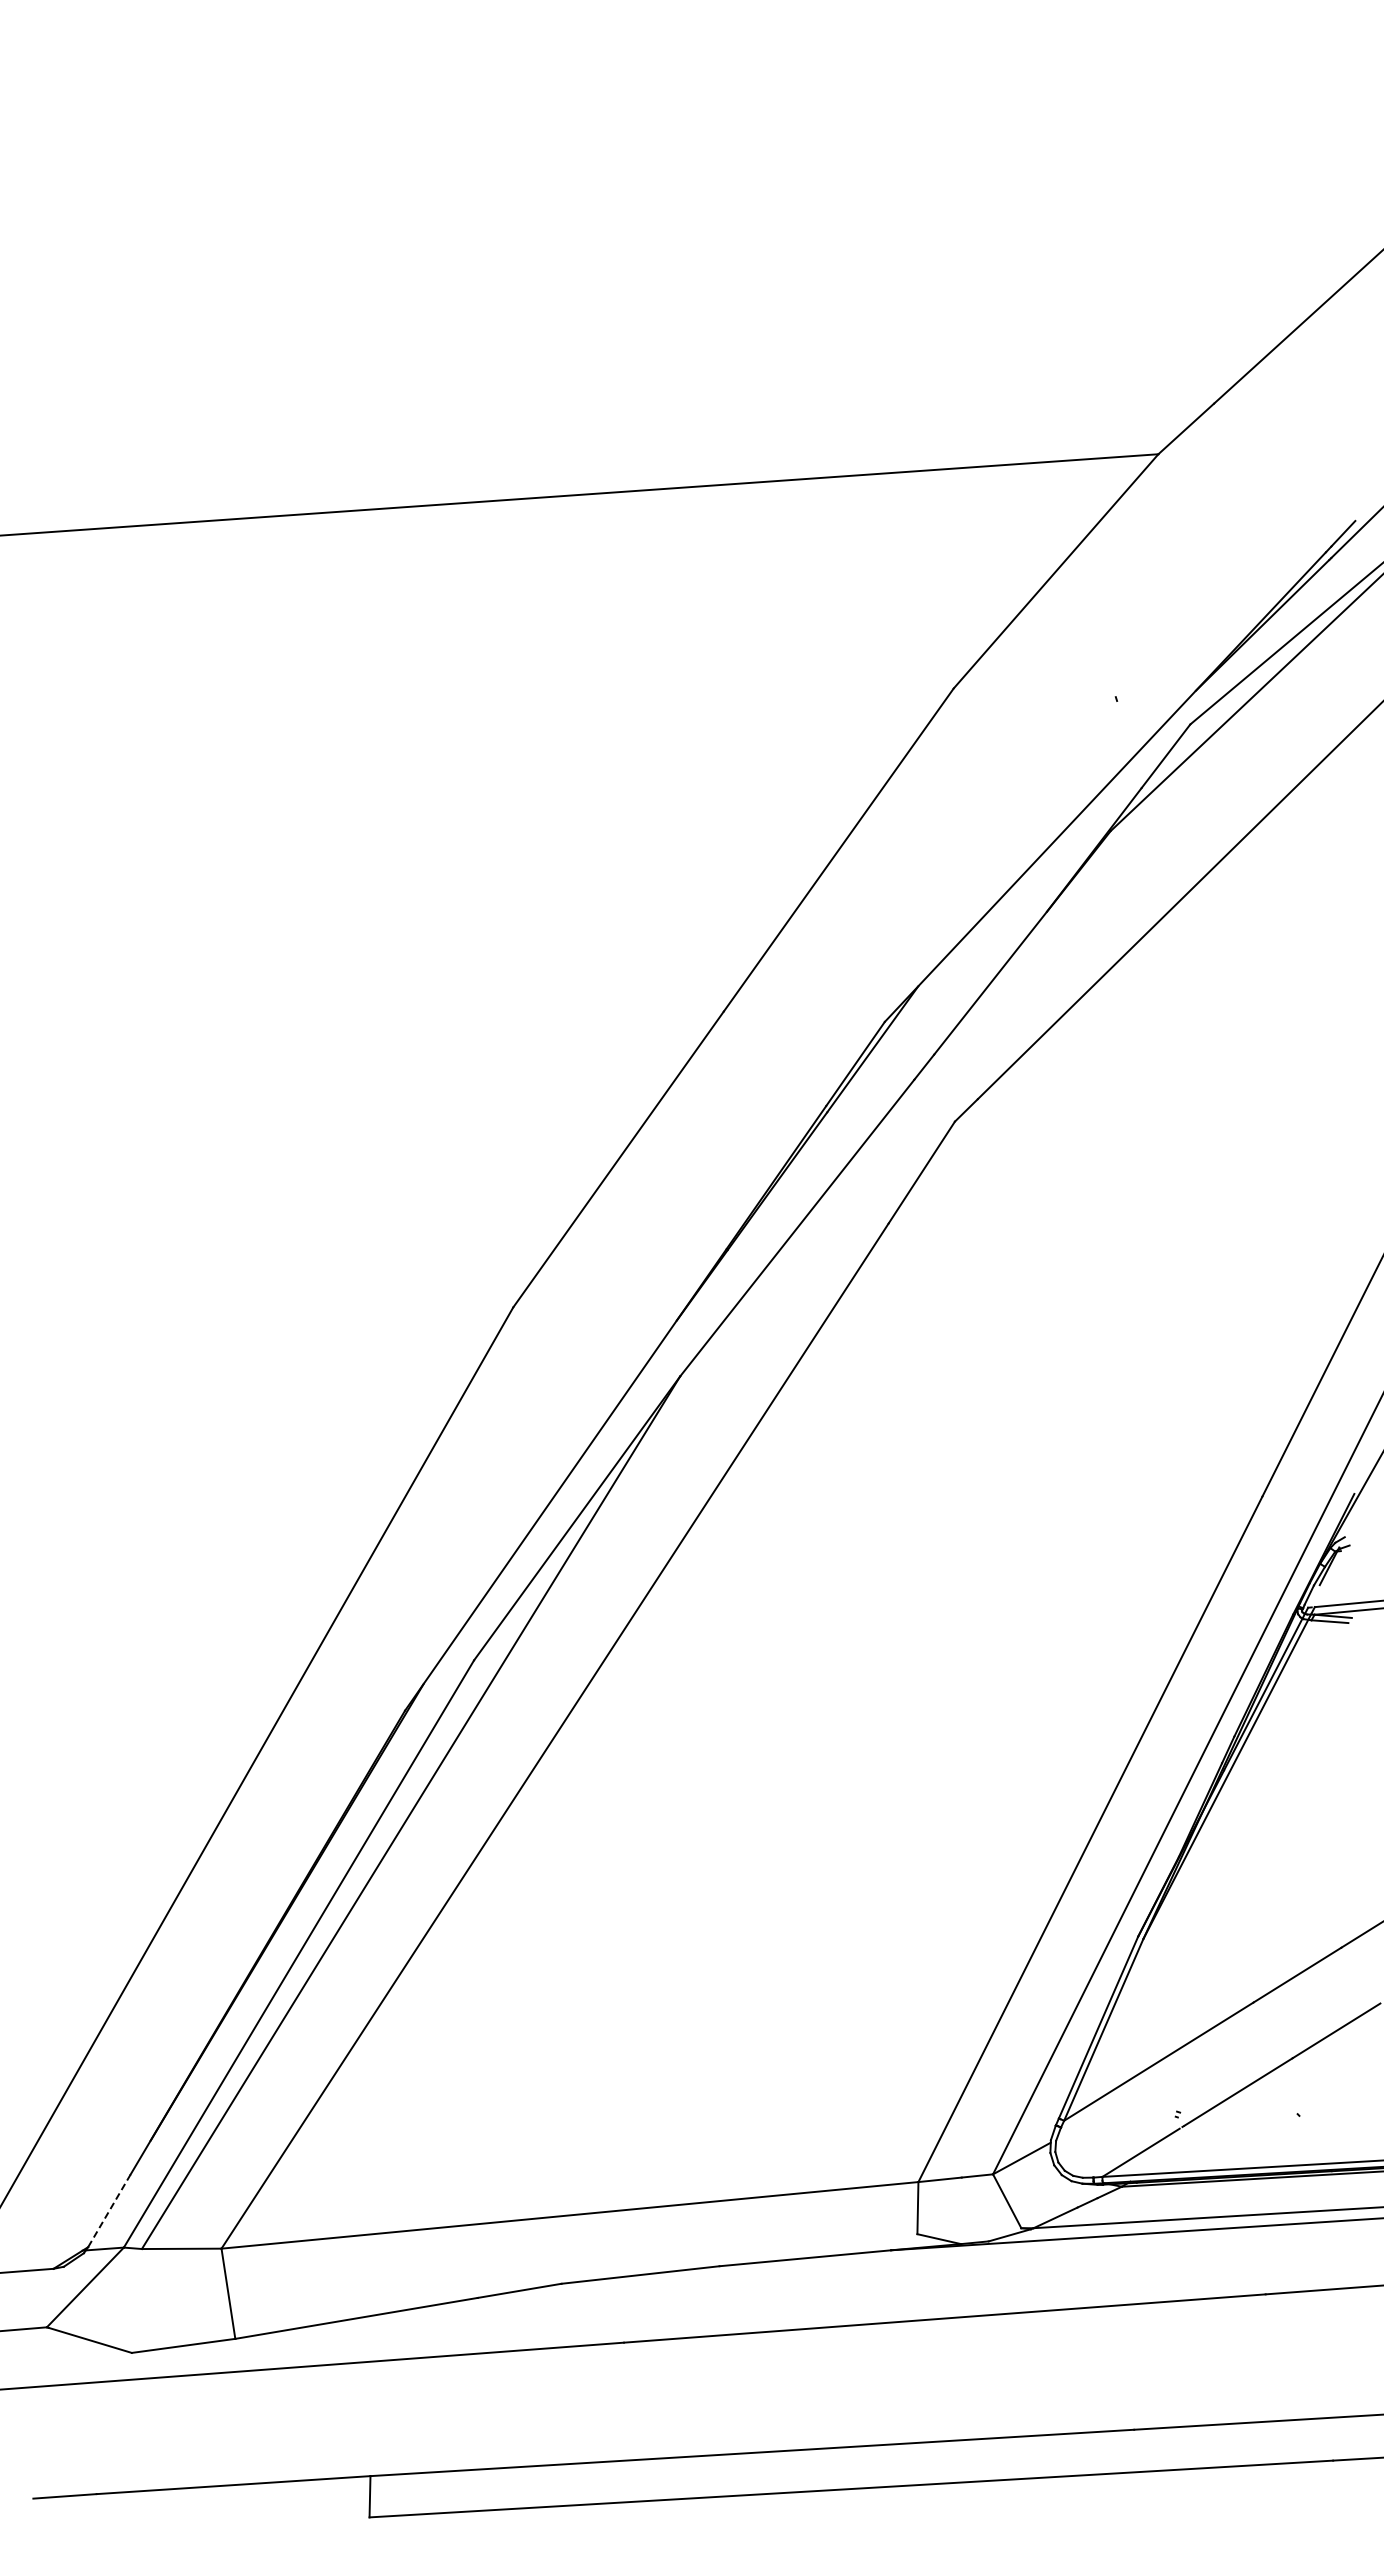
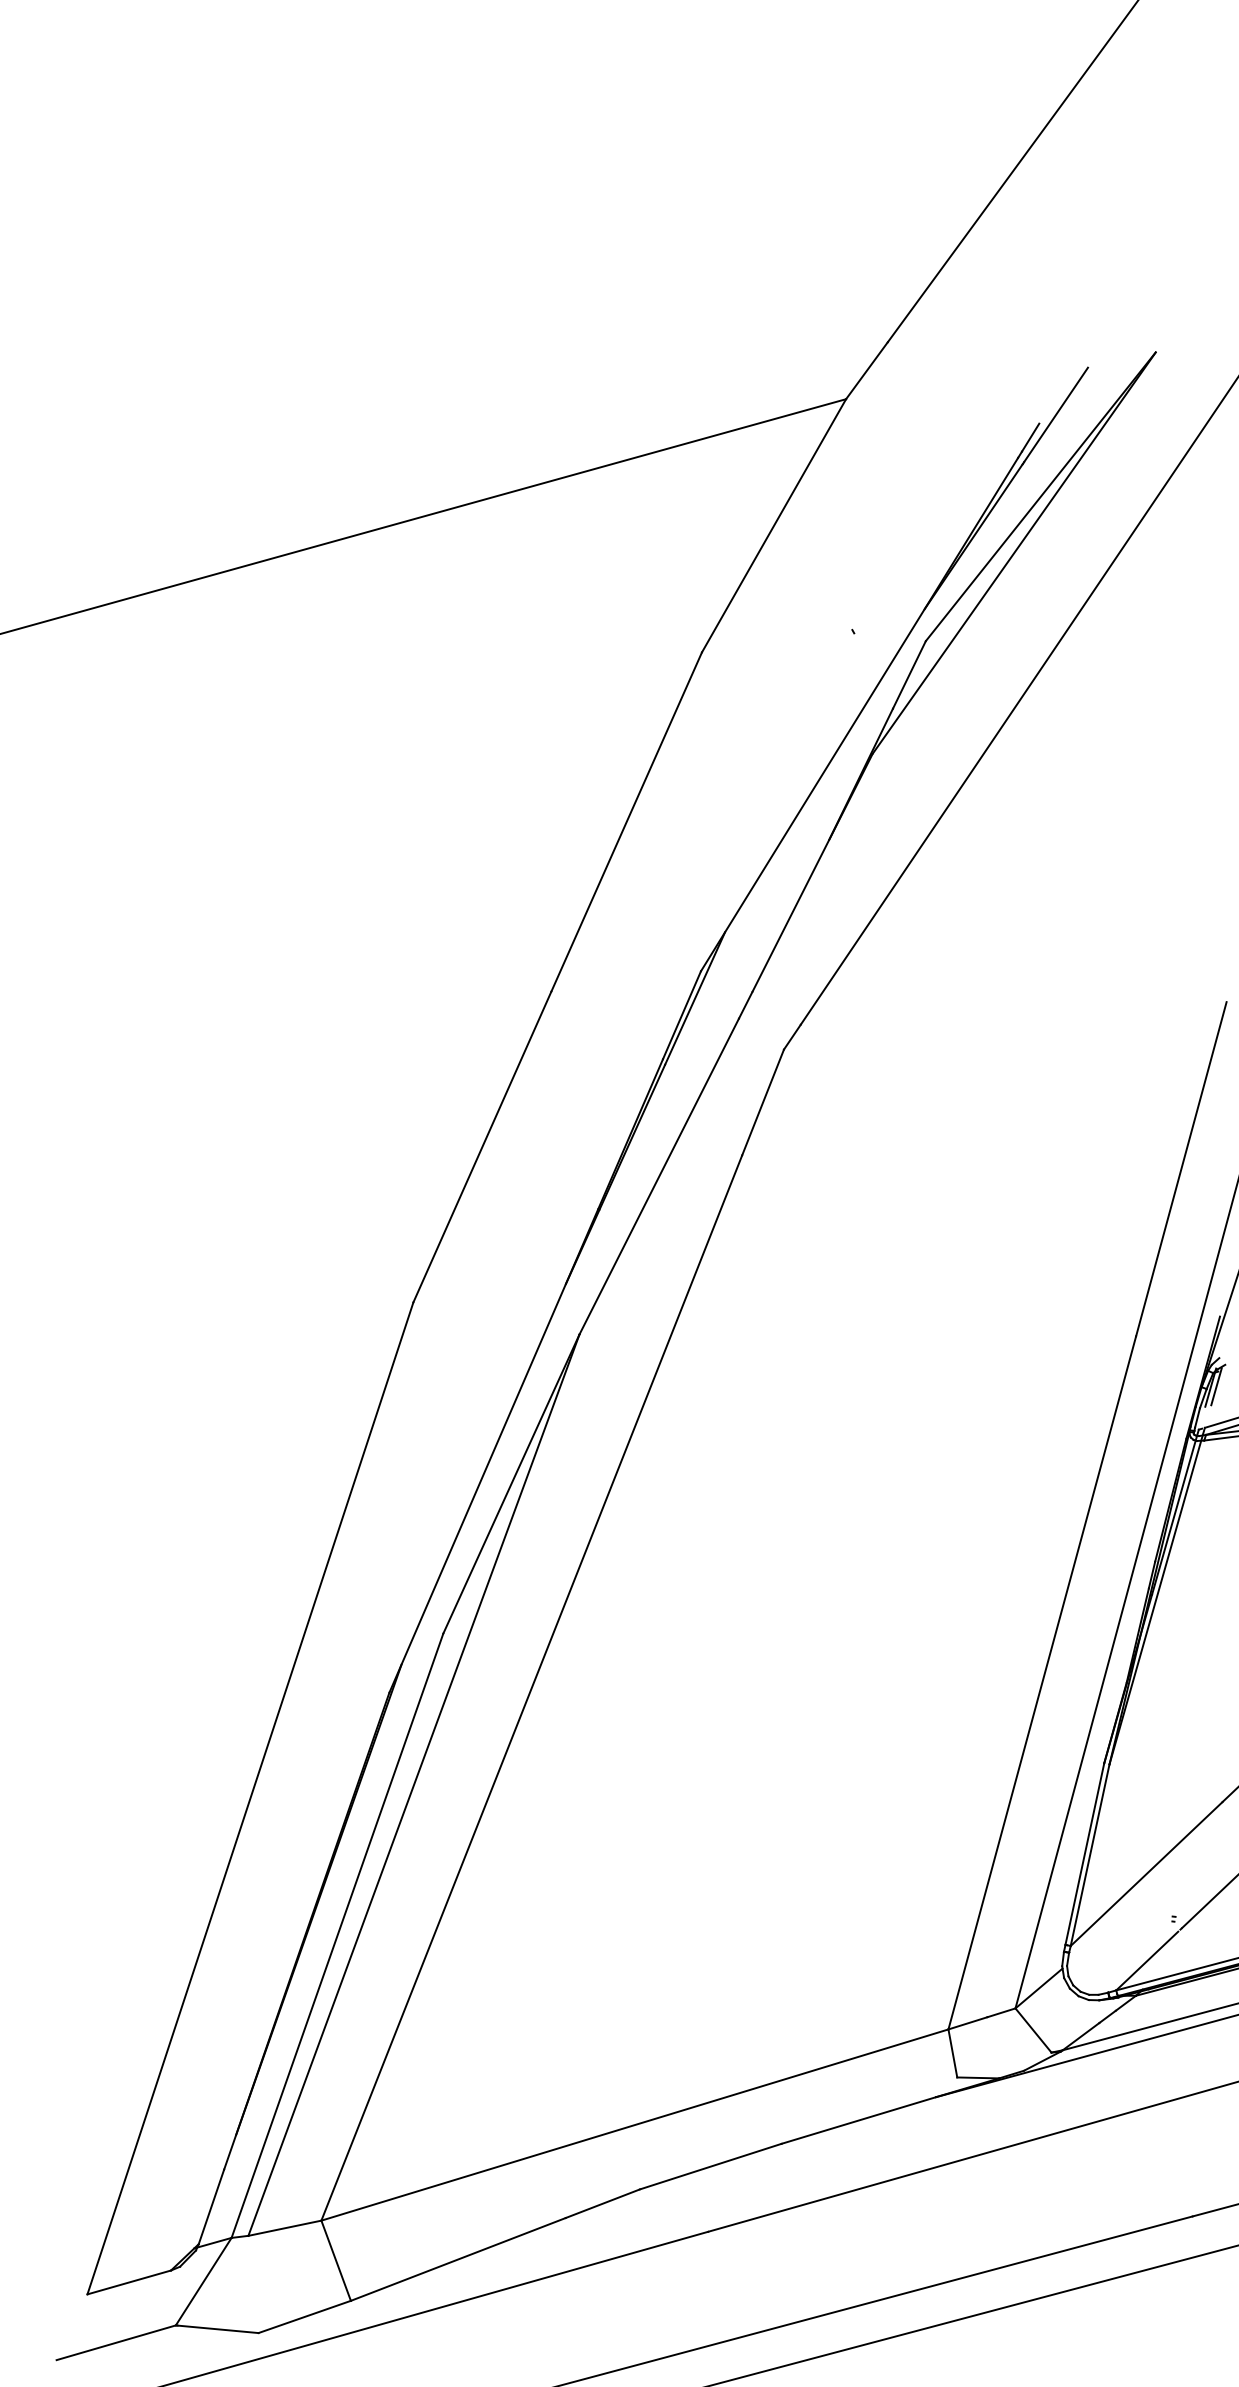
line: (1335, 1566) -> (1216, 1386), added
line: (109, 2211) -> (211, 2207), dashed -> solid

